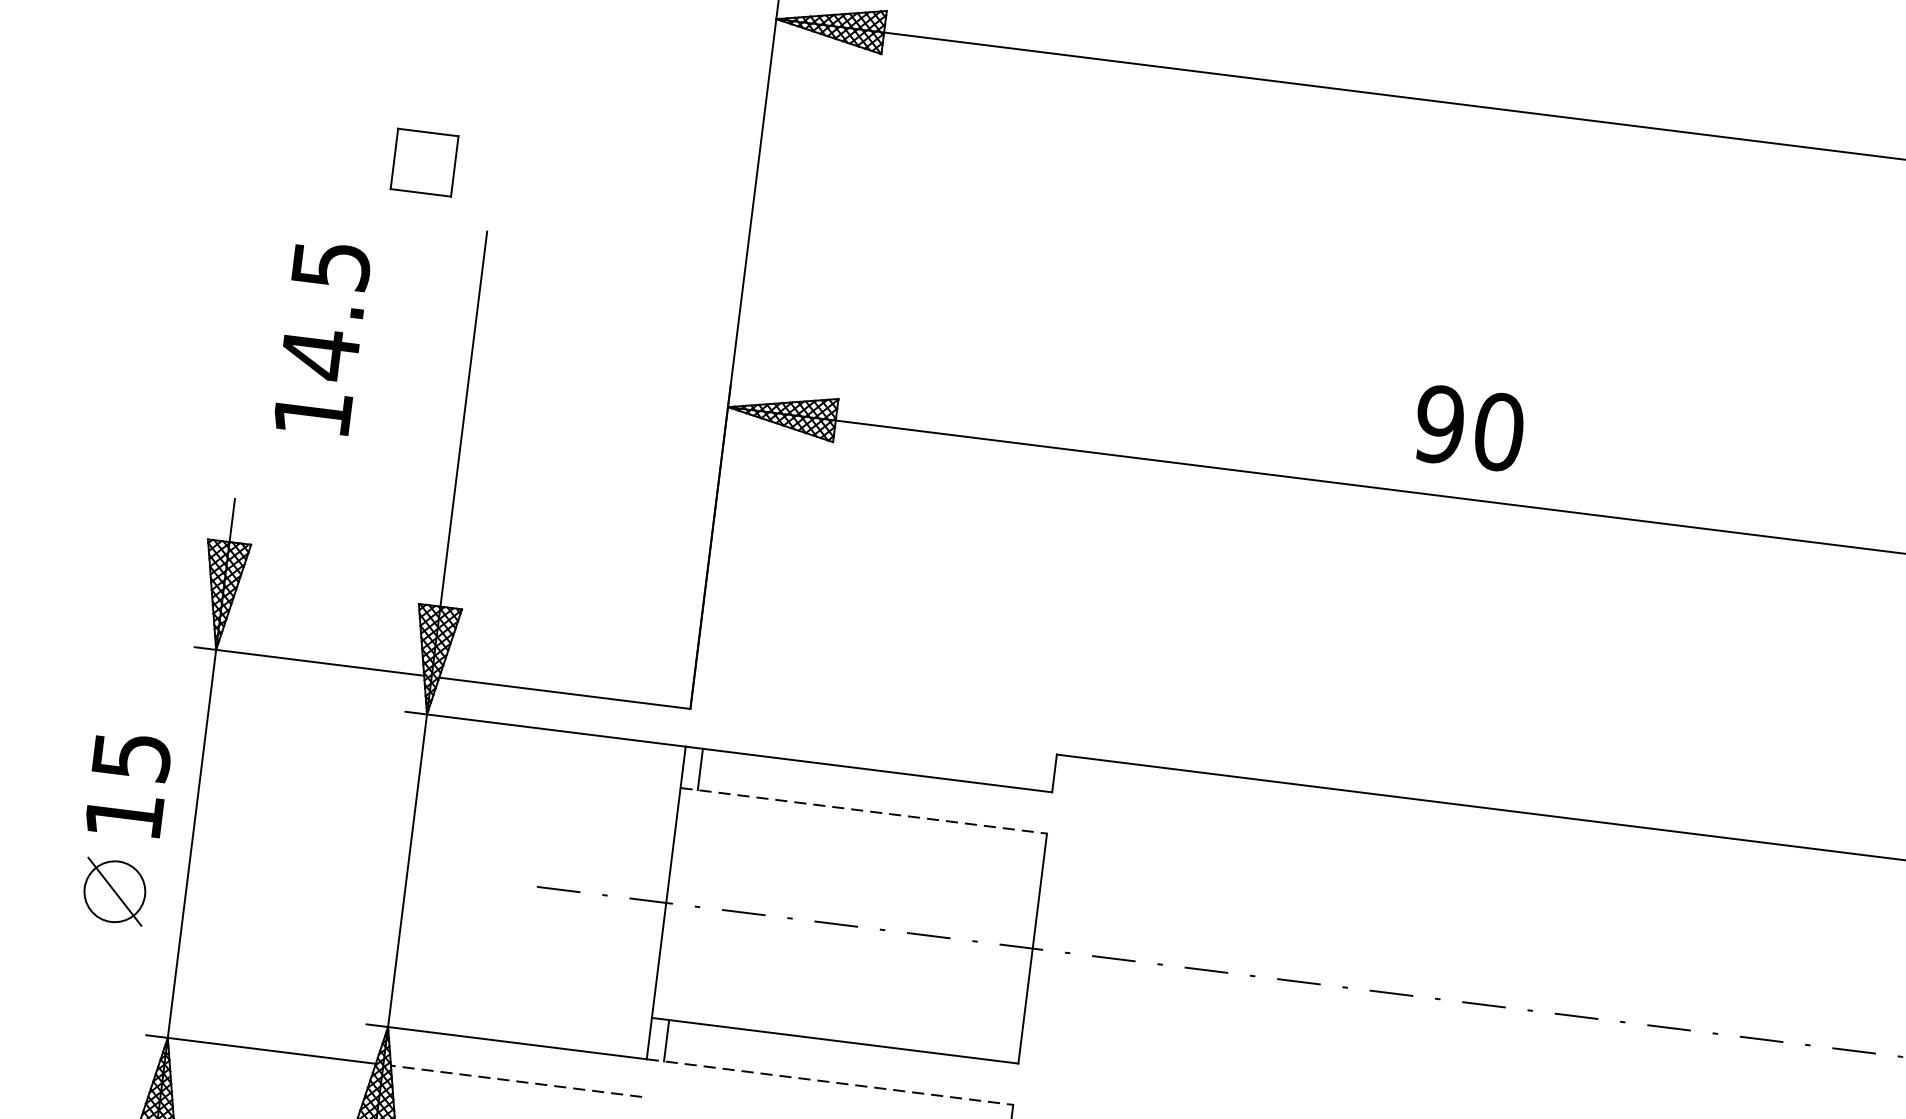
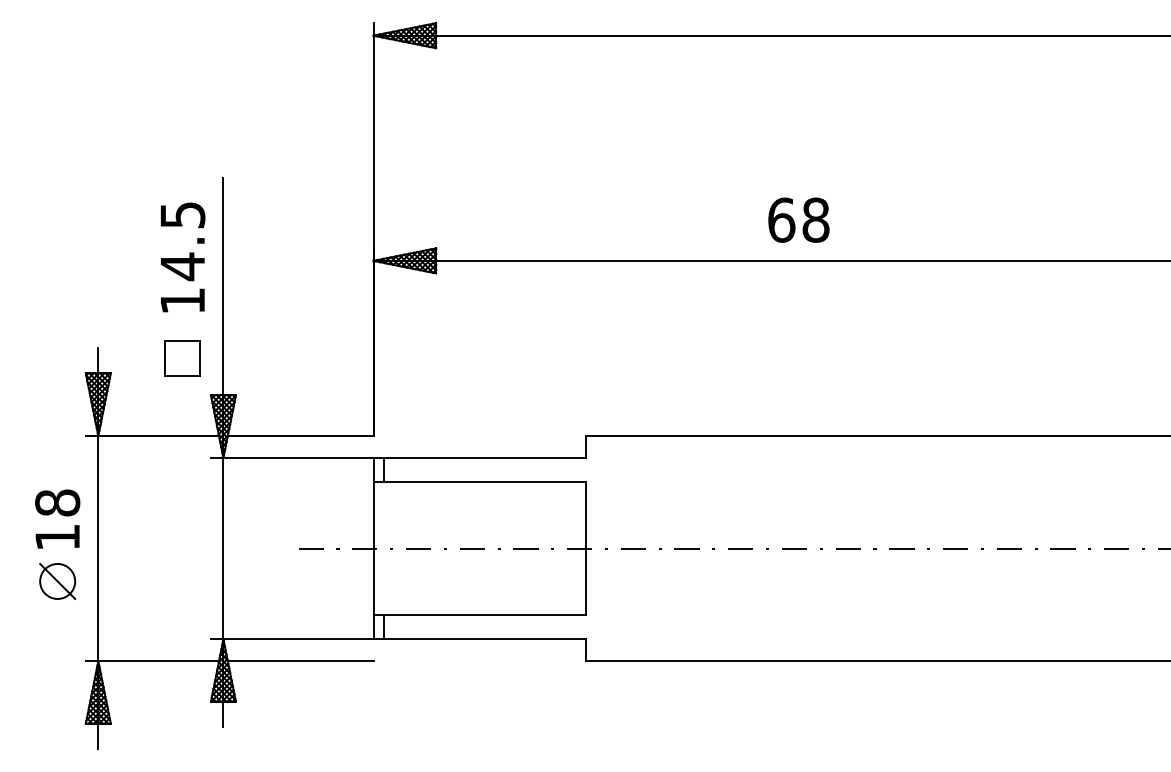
part: (424, 162) -> (182, 358), moved
text: (323, 338) -> (183, 257), moved
text: (1469, 427) -> (798, 219), 90 -> 68
text: (131, 755) -> (57, 502), 15 -> 18
line: (864, 810) -> (480, 481), dashed -> solid
line: (516, 1081) -> (300, 661), dashed -> solid
line: (830, 1082) -> (480, 639), dashed -> solid

